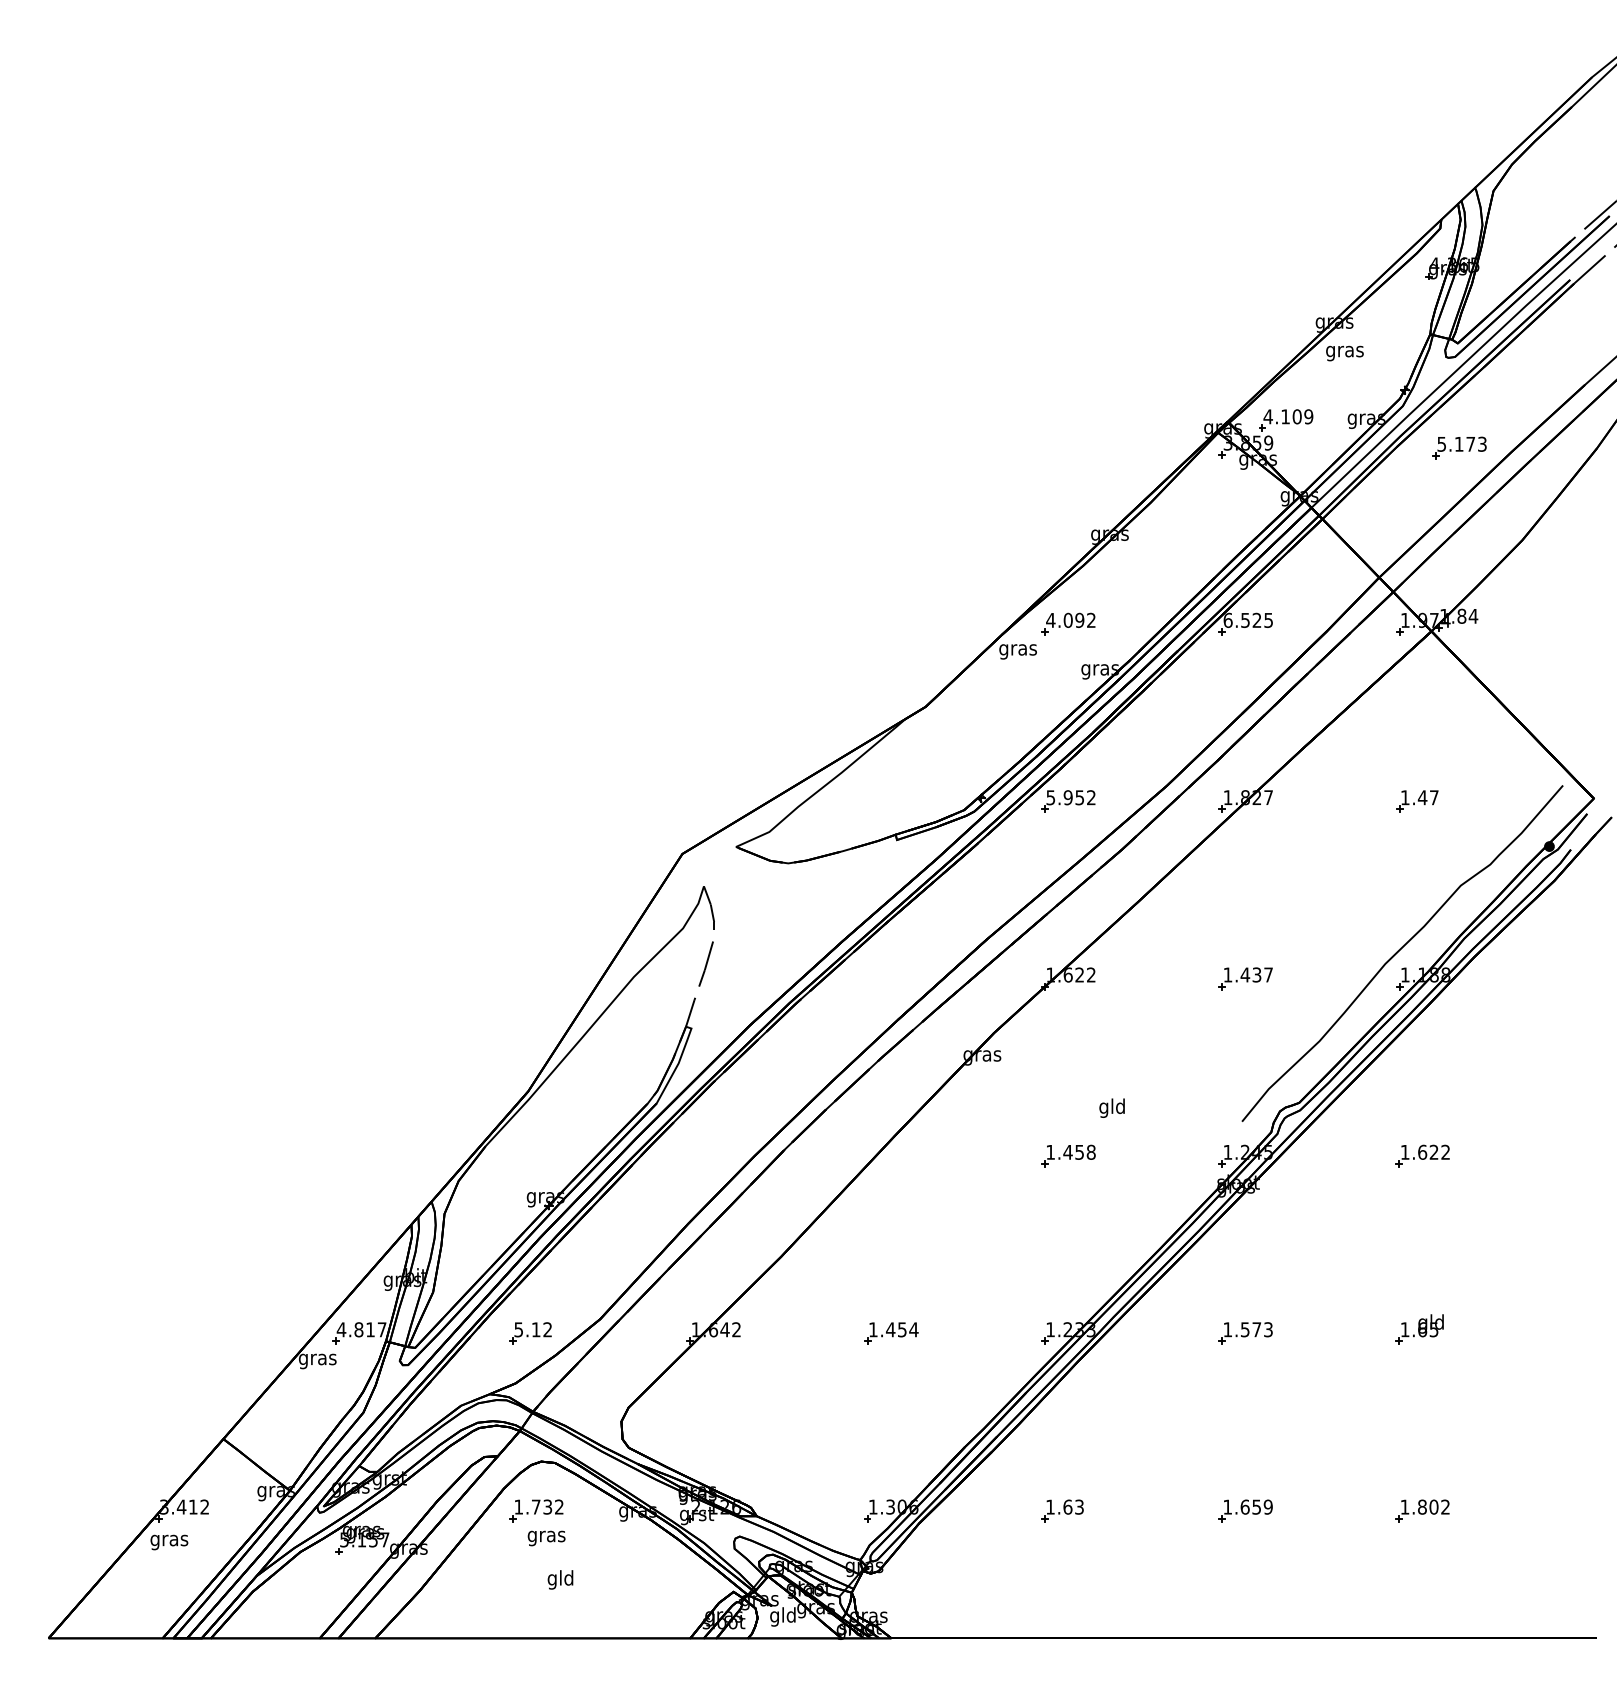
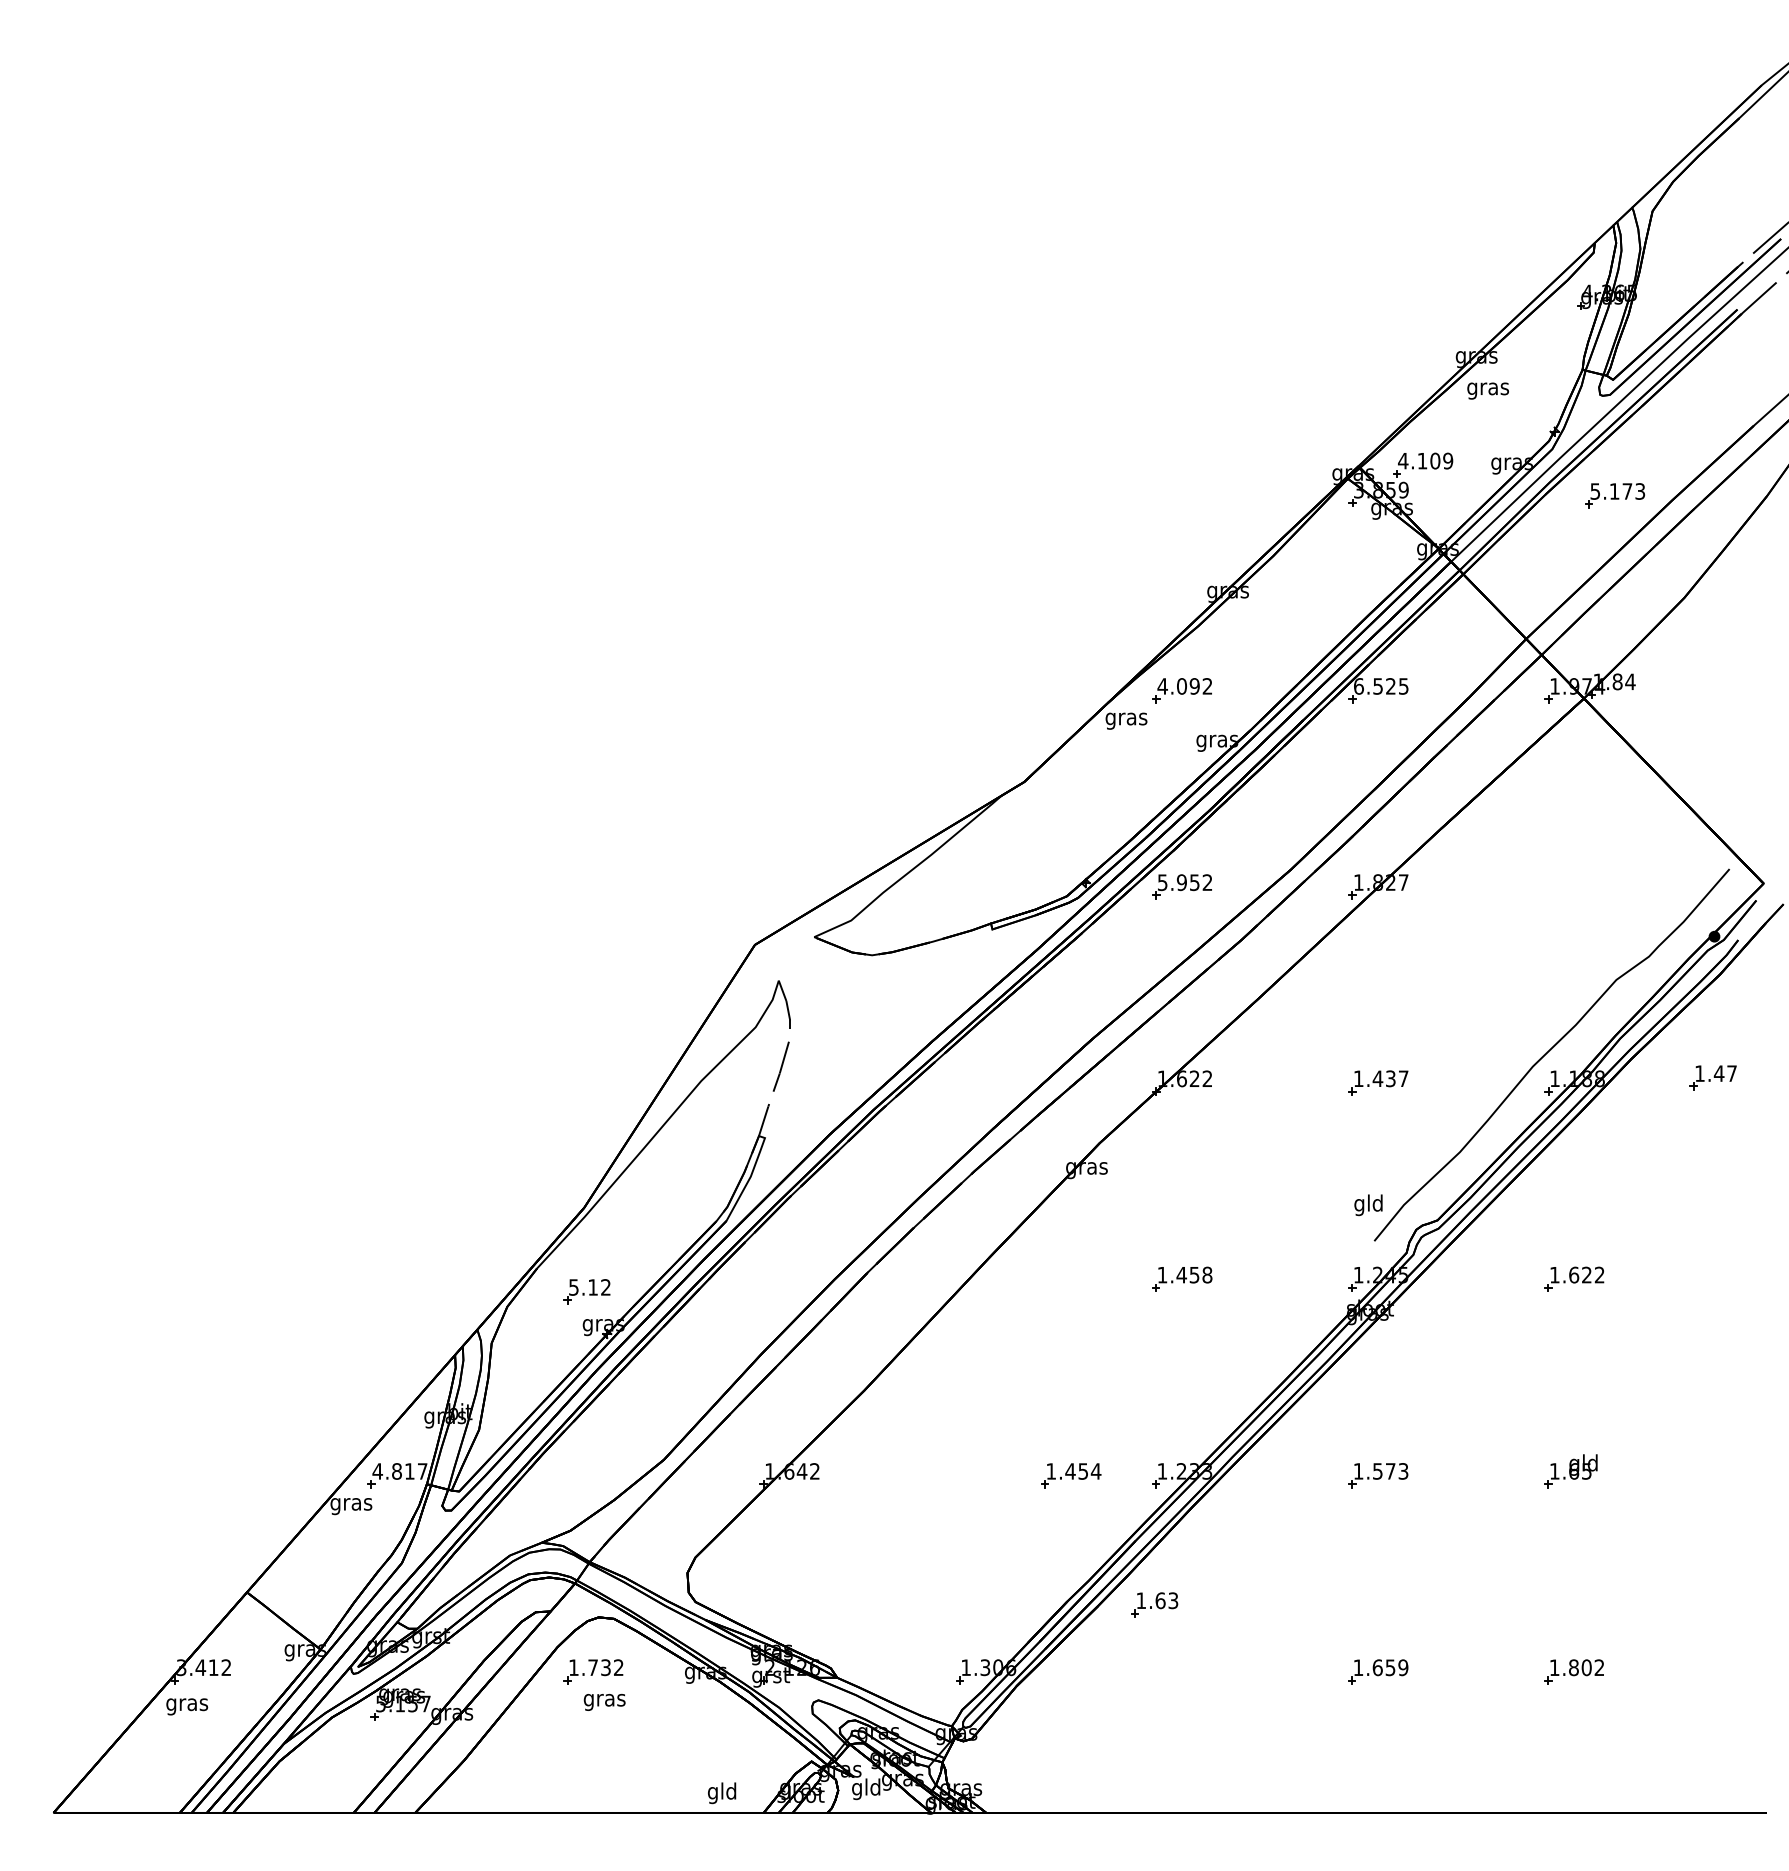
part: (1416, 801) -> (1712, 1077), moved
text: (1112, 1108) -> (1368, 1205), moved
part: (530, 1333) -> (586, 1291), moved
part: (891, 1333) -> (1071, 1475), moved
part: (1062, 1510) -> (1154, 1604), moved
text: (560, 1580) -> (722, 1793), moved

